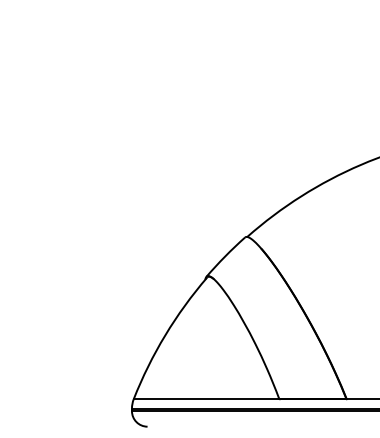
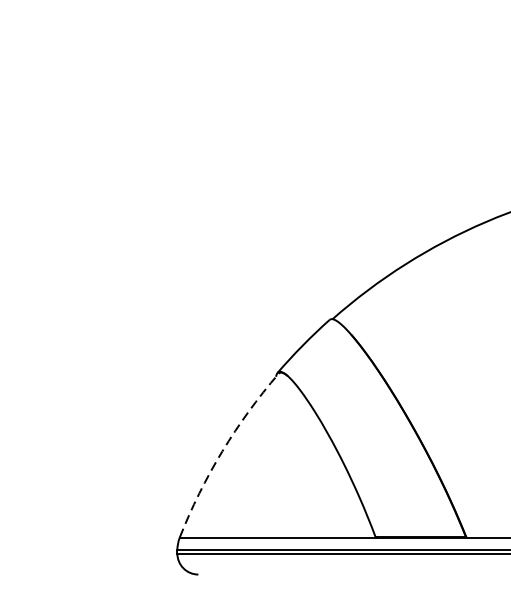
arc: (165, 335) -> (222, 451), solid -> dashed

